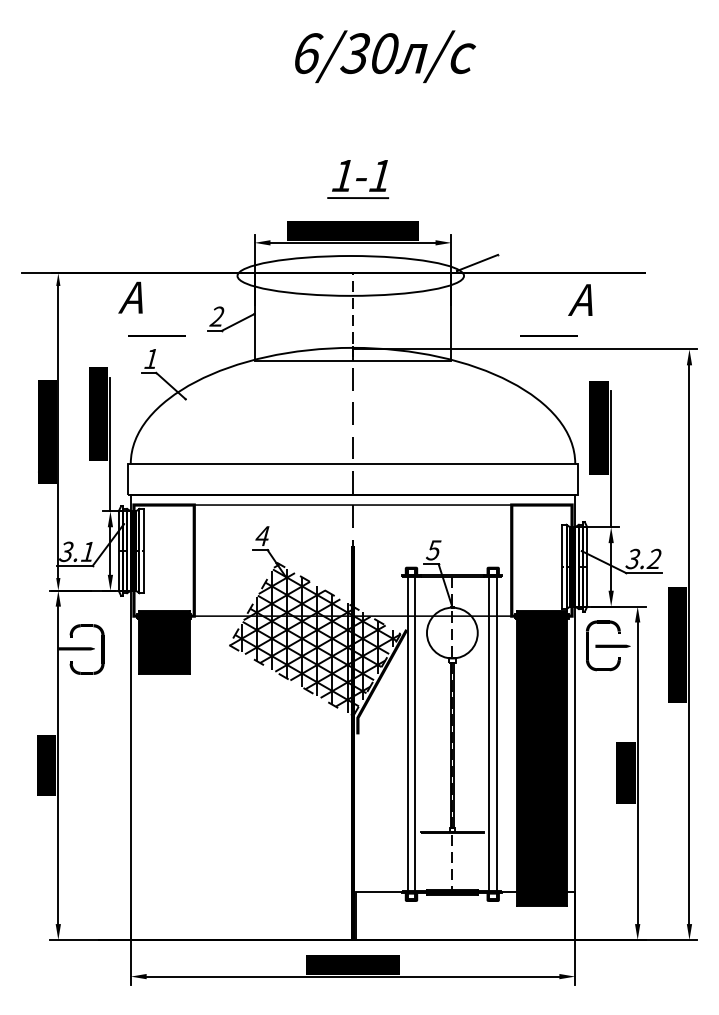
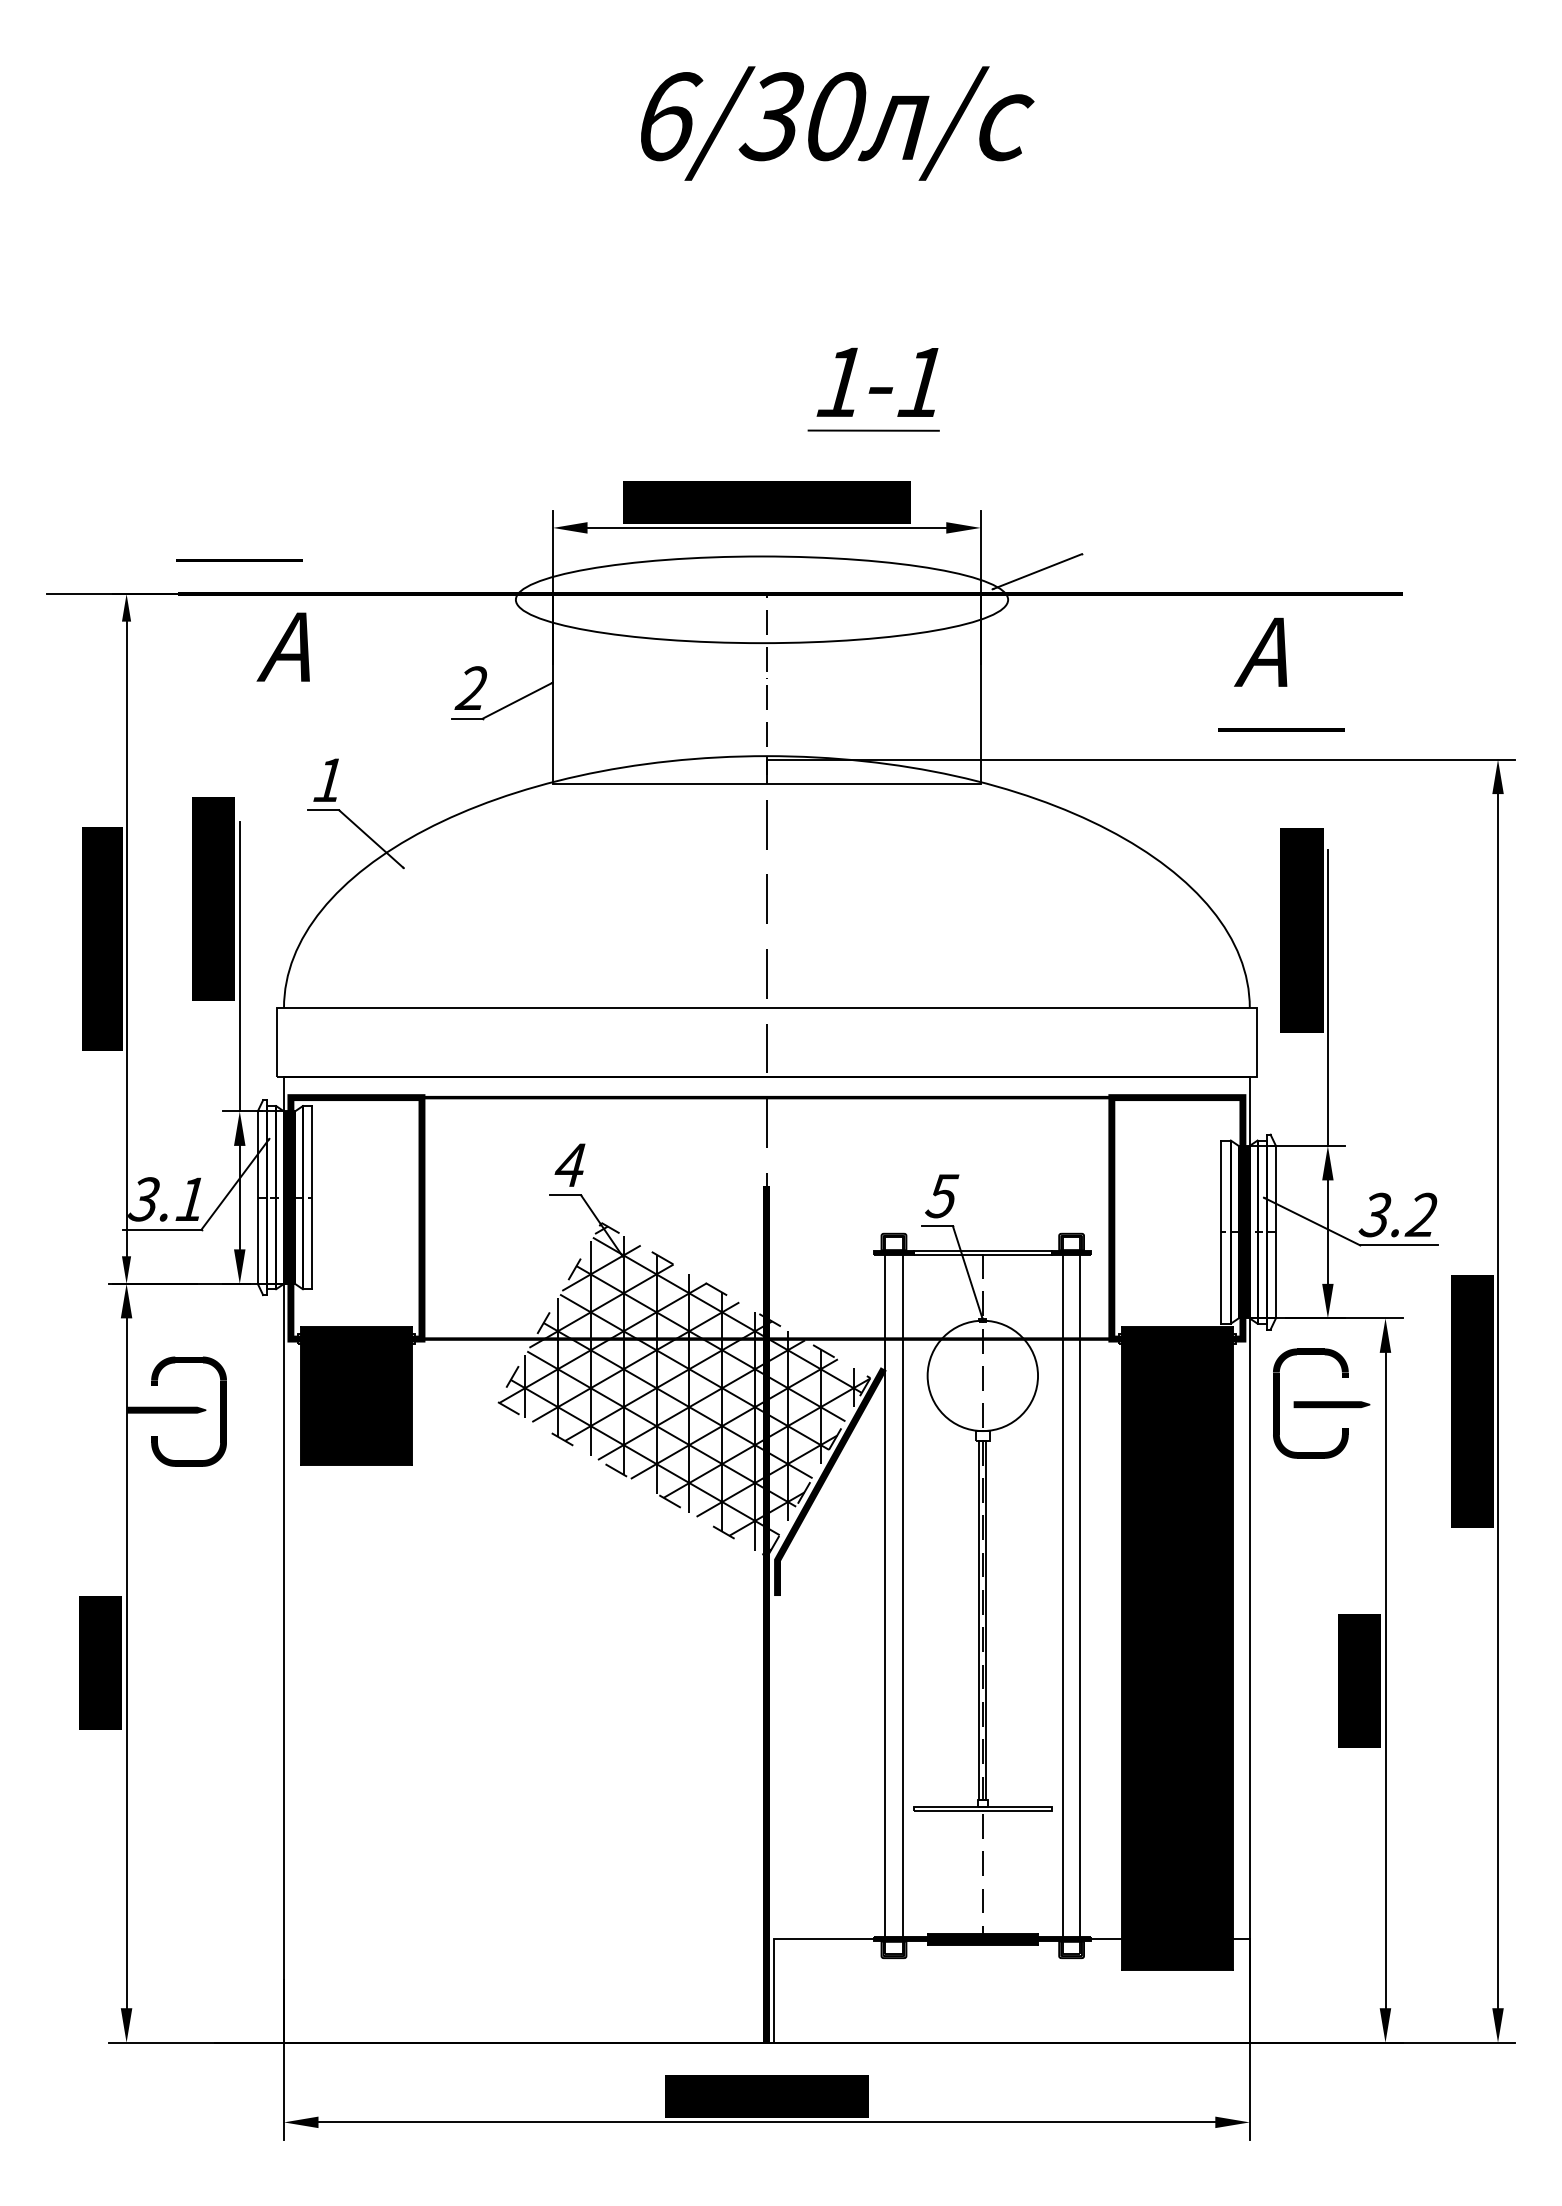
part: (358, 179) -> (874, 390), moved
line: (156, 335) -> (237, 559), moved
line: (548, 335) -> (1280, 729), moved

